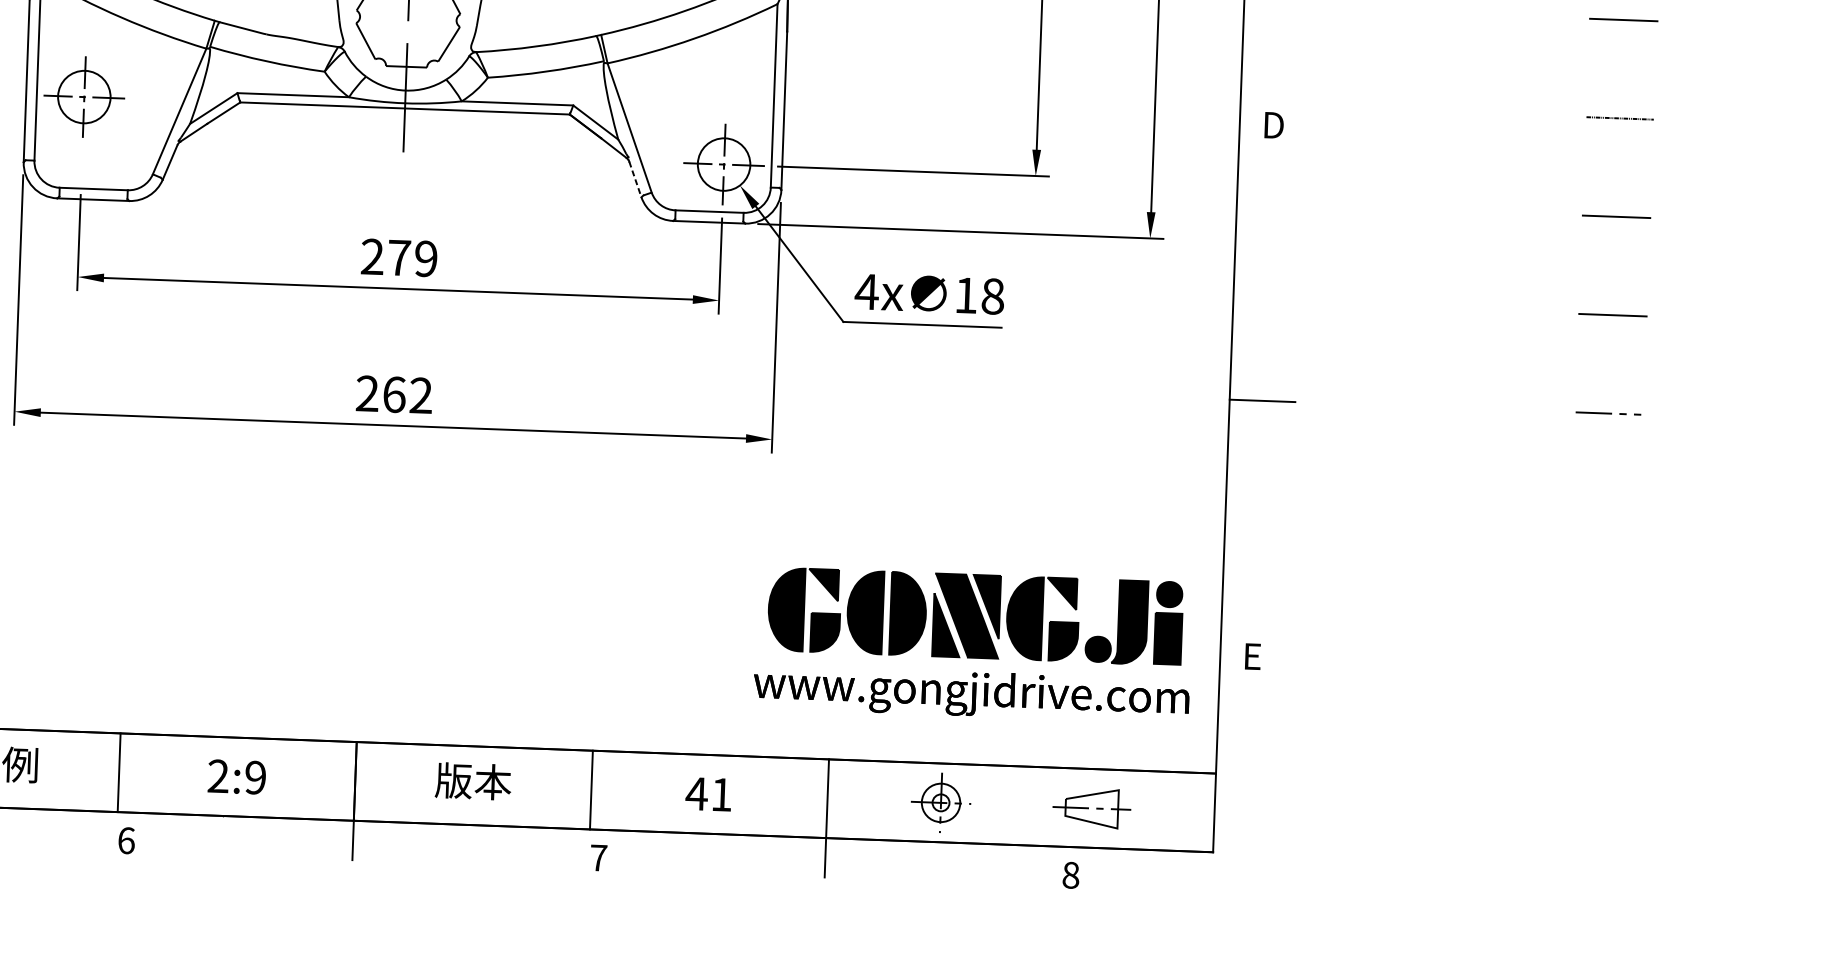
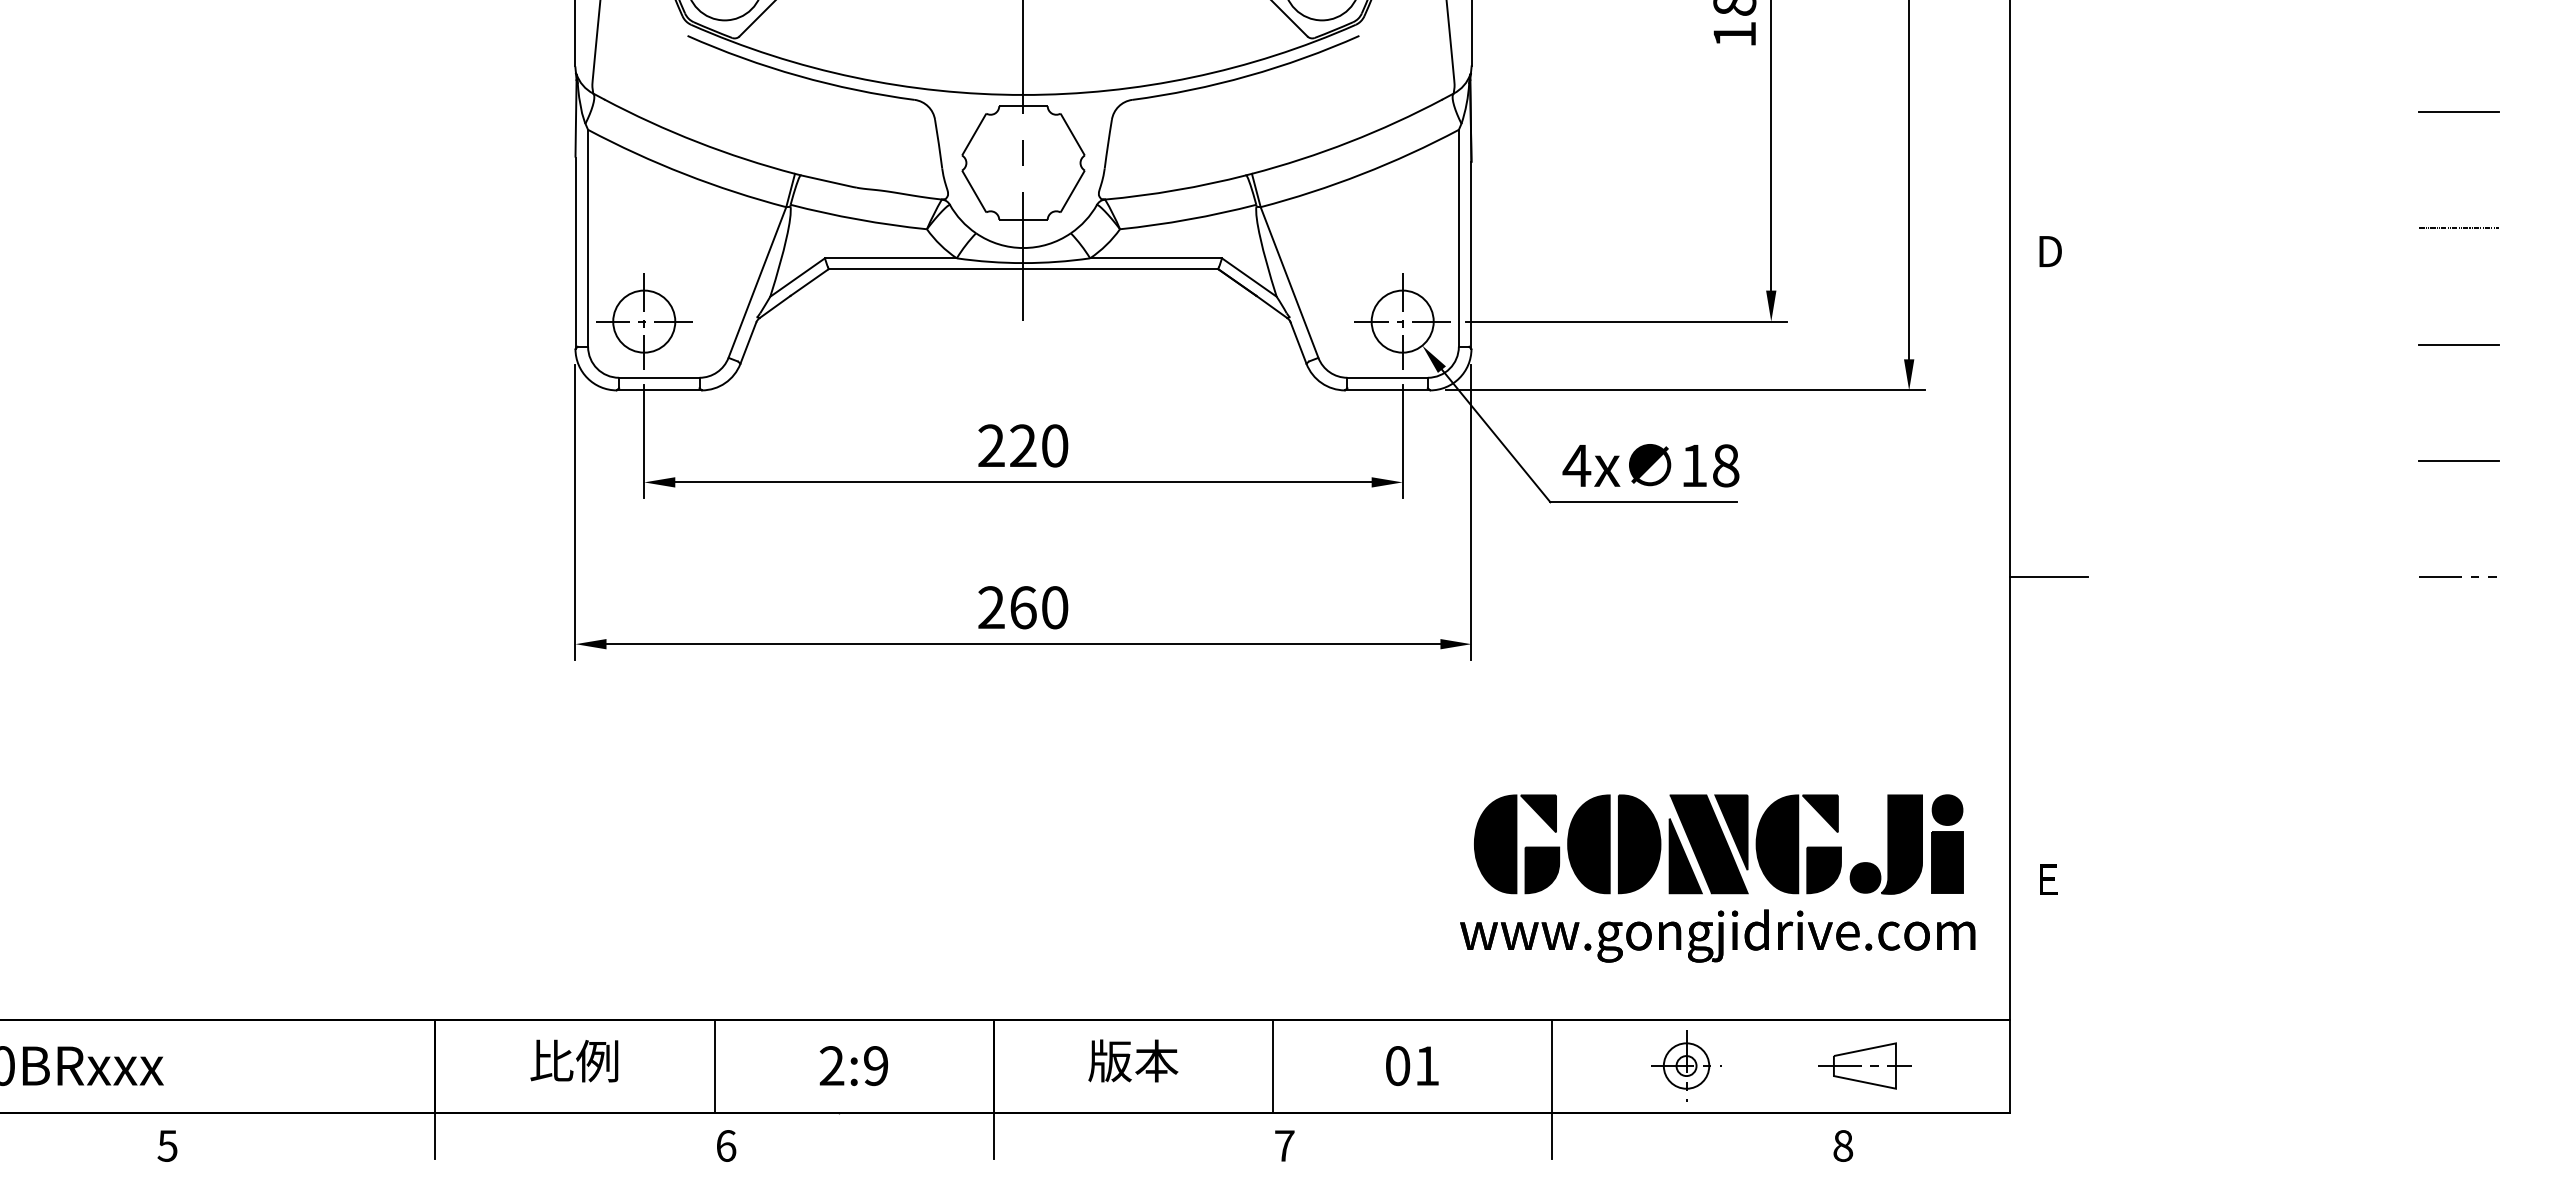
part: (84, 96) -> (644, 321), moved
line: (635, 179) -> (1298, 343), dashed -> solid
text: (413, 258) -> (1039, 445), 279 -> 220
text: (420, 395) -> (1054, 607), 262 -> 260
text: (696, 794) -> (1397, 1066), 41 -> 01

